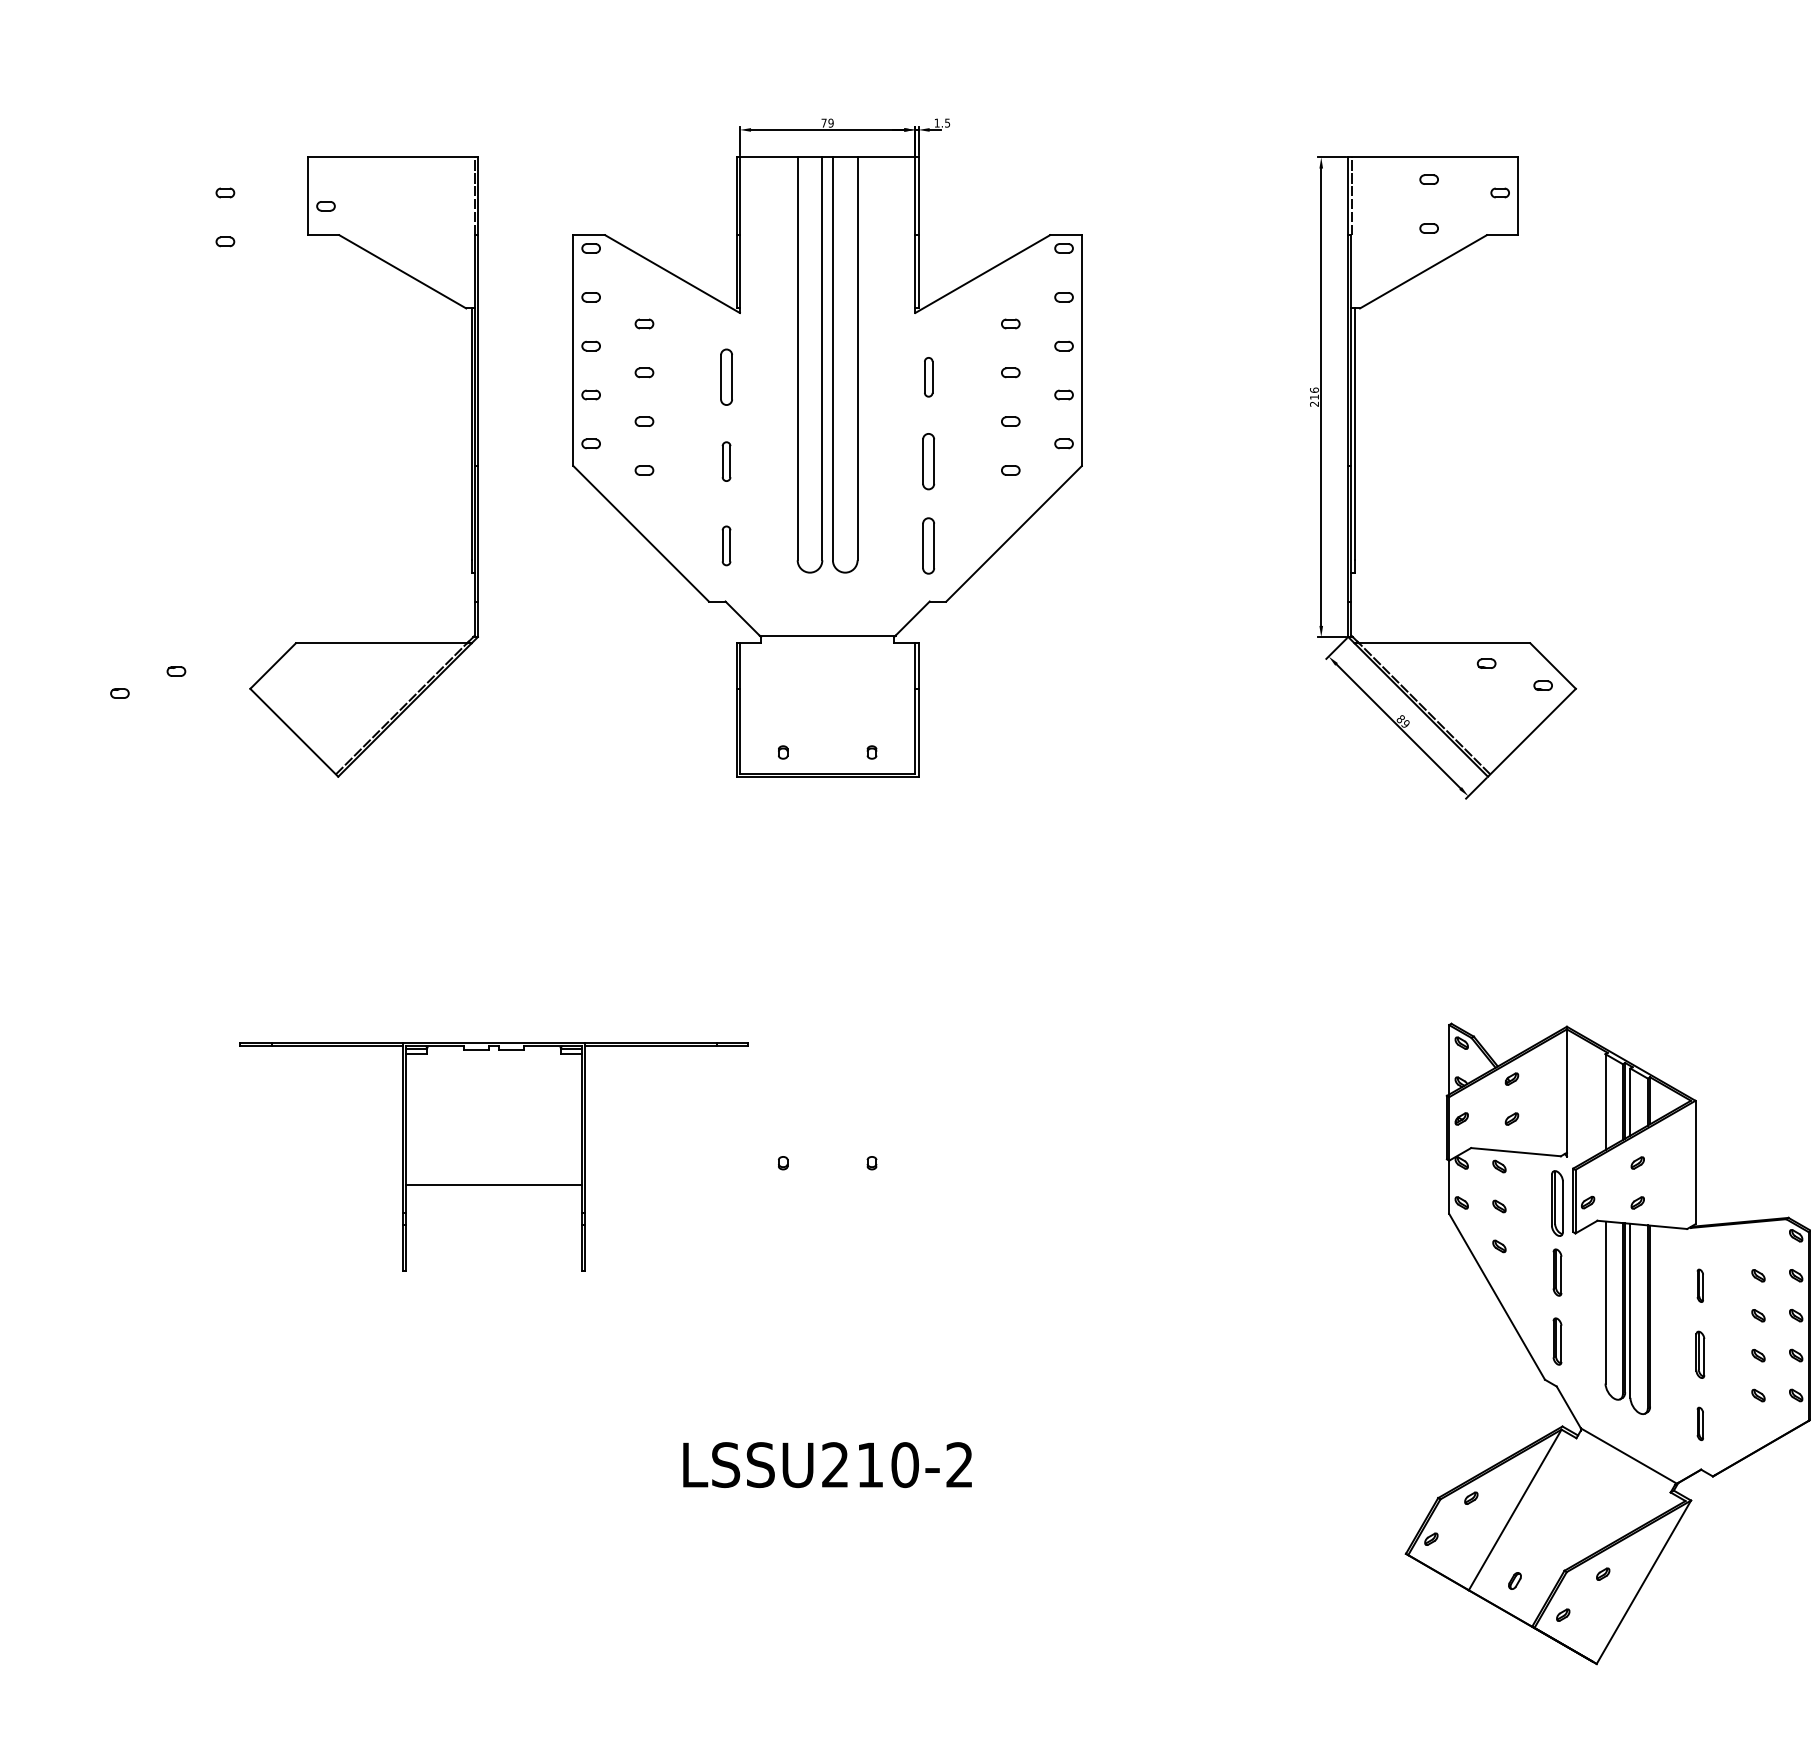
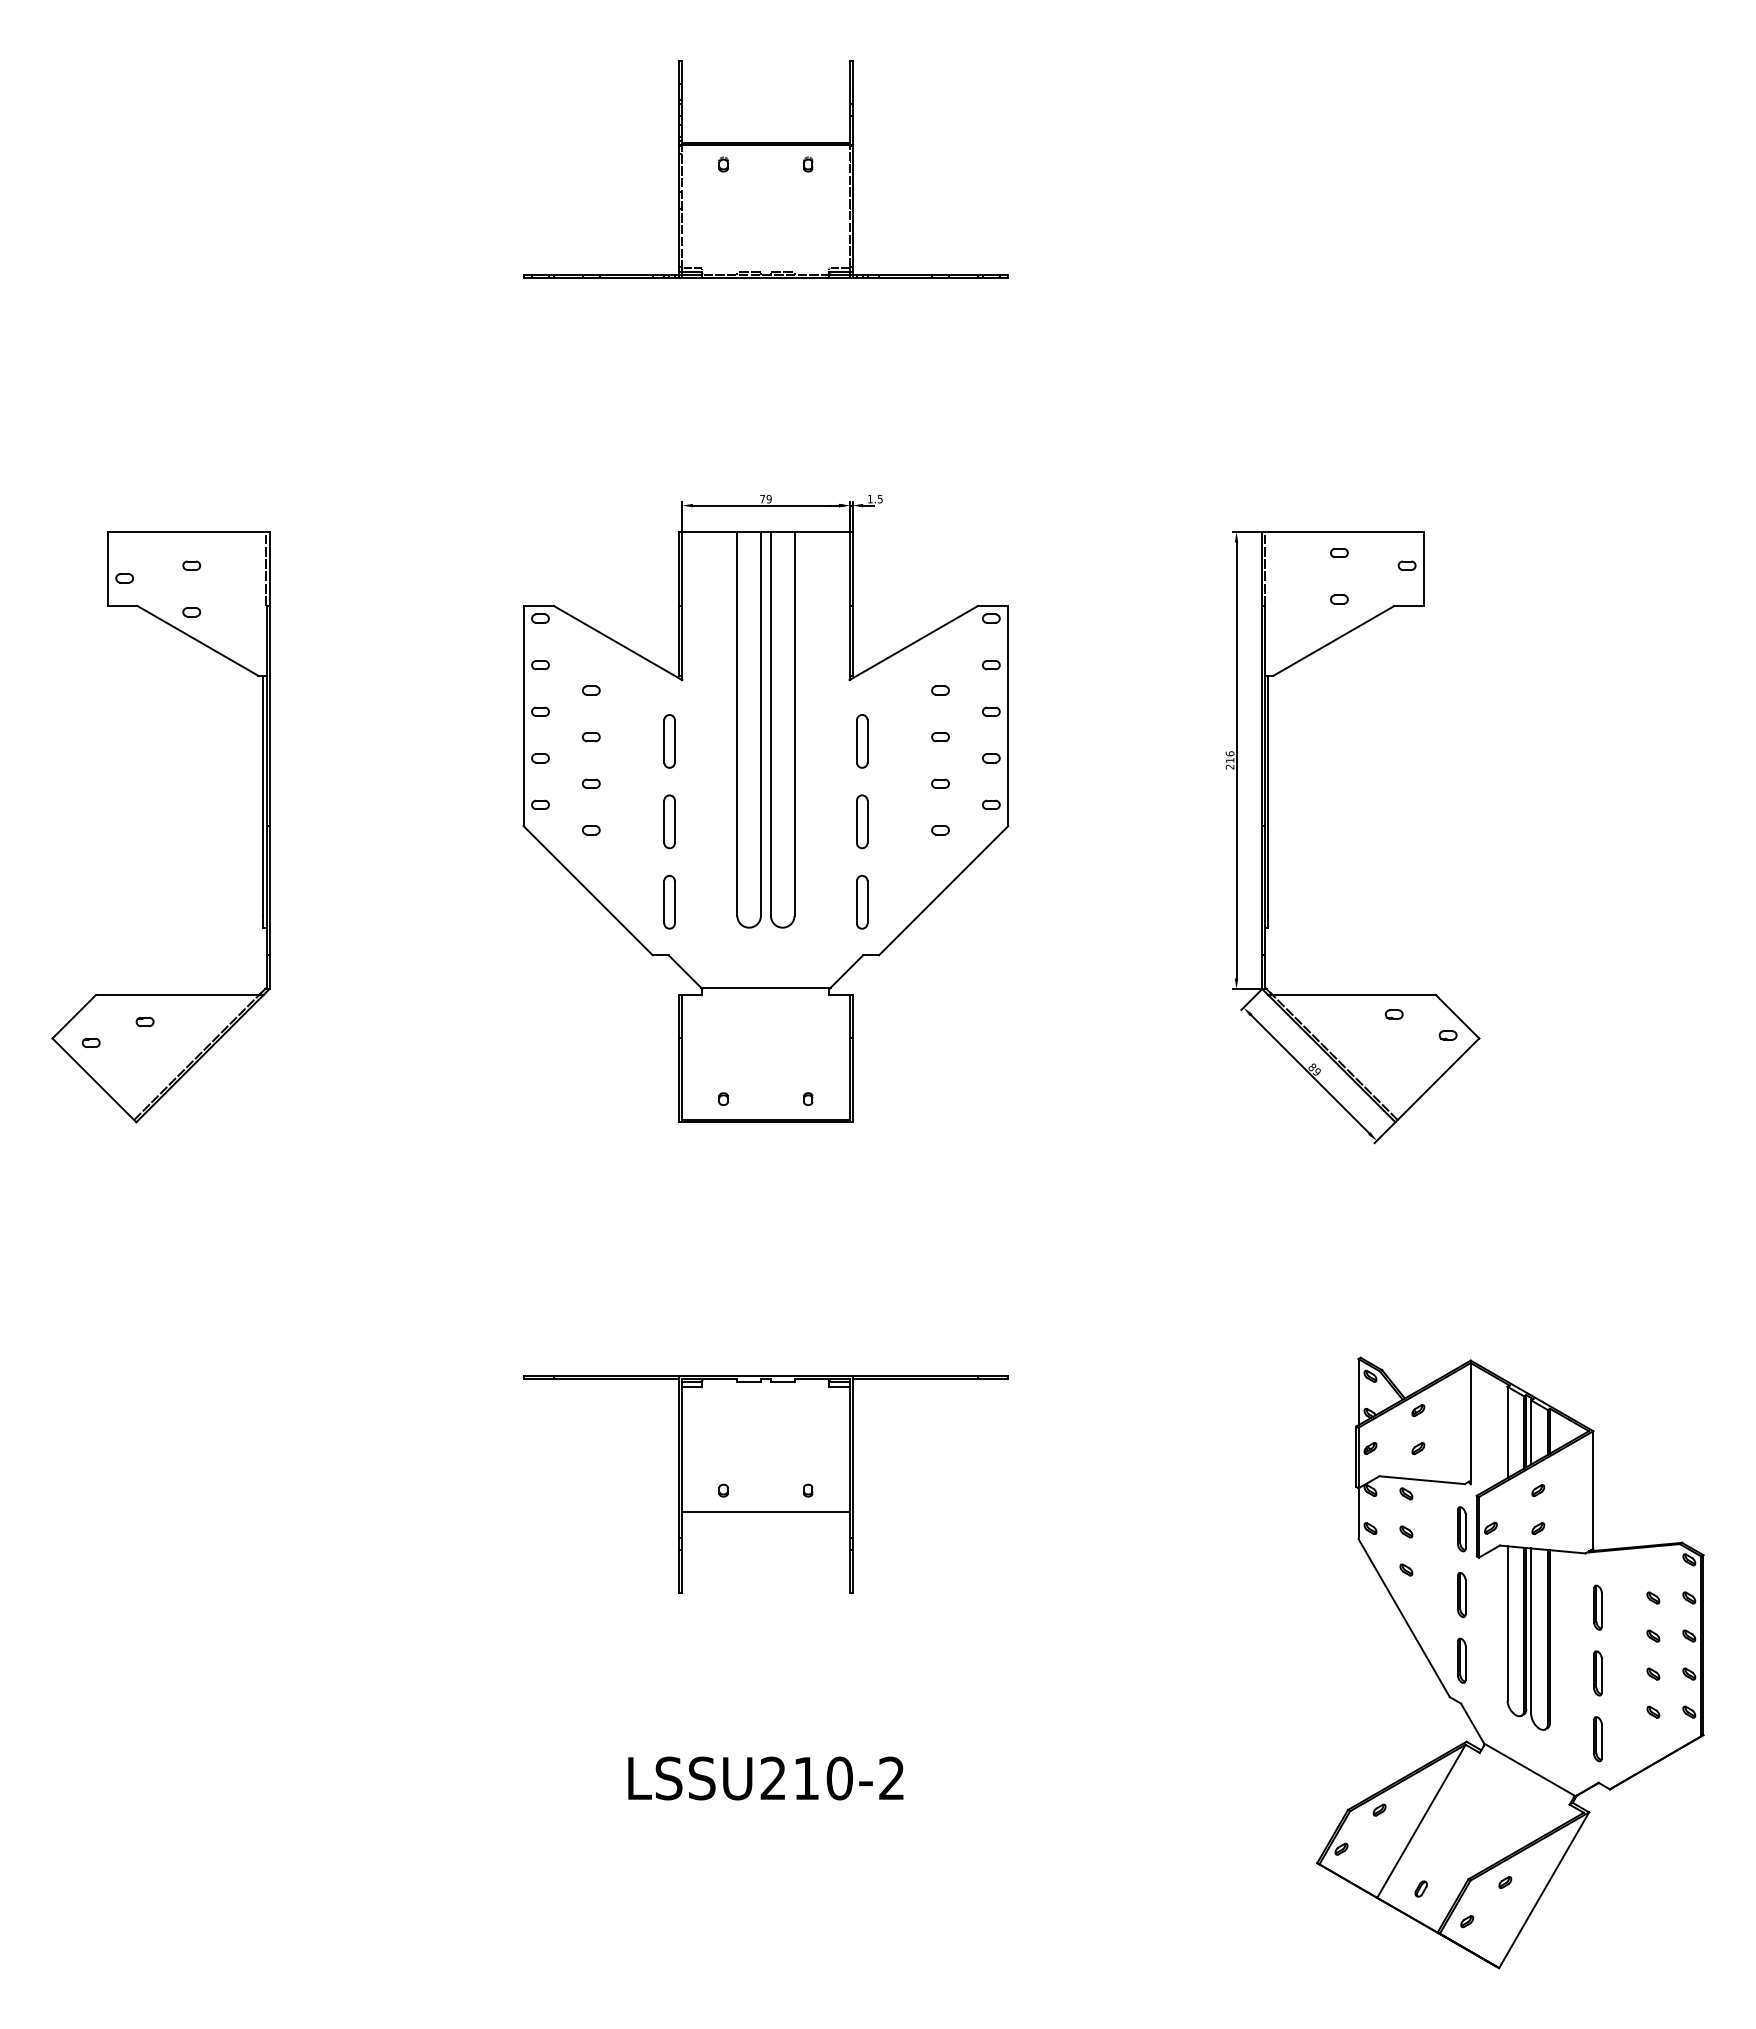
part: (928, 377) -> (862, 741), size x1.43
part: (726, 461) -> (669, 821), size x1.43
part: (470, 467) -> (262, 827), moved
part: (726, 545) -> (669, 901), size x1.43
part: (493, 1156) -> (765, 1484), moved
part: (1557, 1203) -> (1461, 1529), size x0.71
part: (1699, 1285) -> (1597, 1607), size x1.43
part: (1699, 1424) -> (1597, 1739), size x1.43

